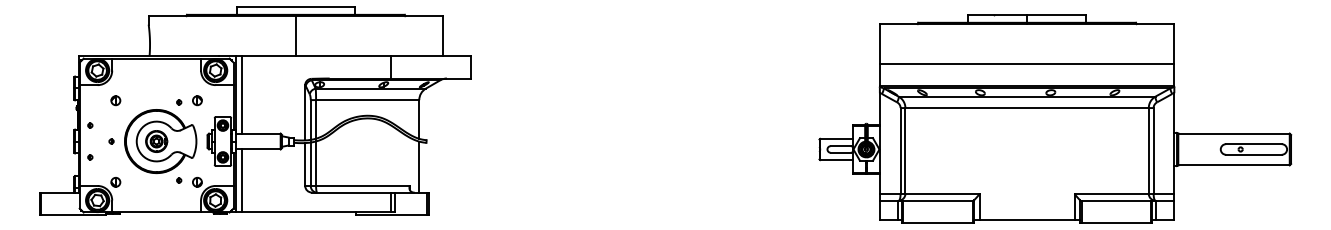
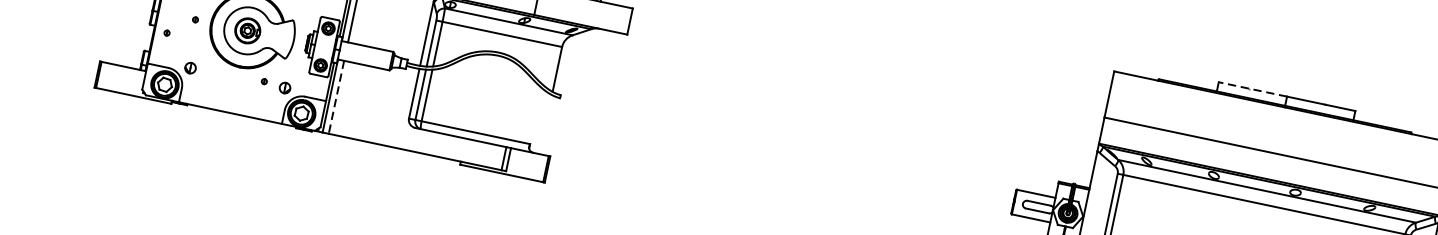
line: (997, 14) -> (1252, 89), solid -> dashed
line: (419, 166) -> (546, 123), removed
line: (241, 180) -> (336, 96), solid -> dashed

